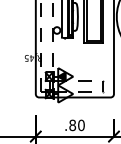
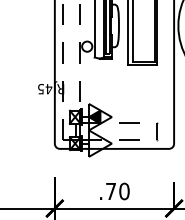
text: (72, 125) -> (110, 191), .80 -> .70

